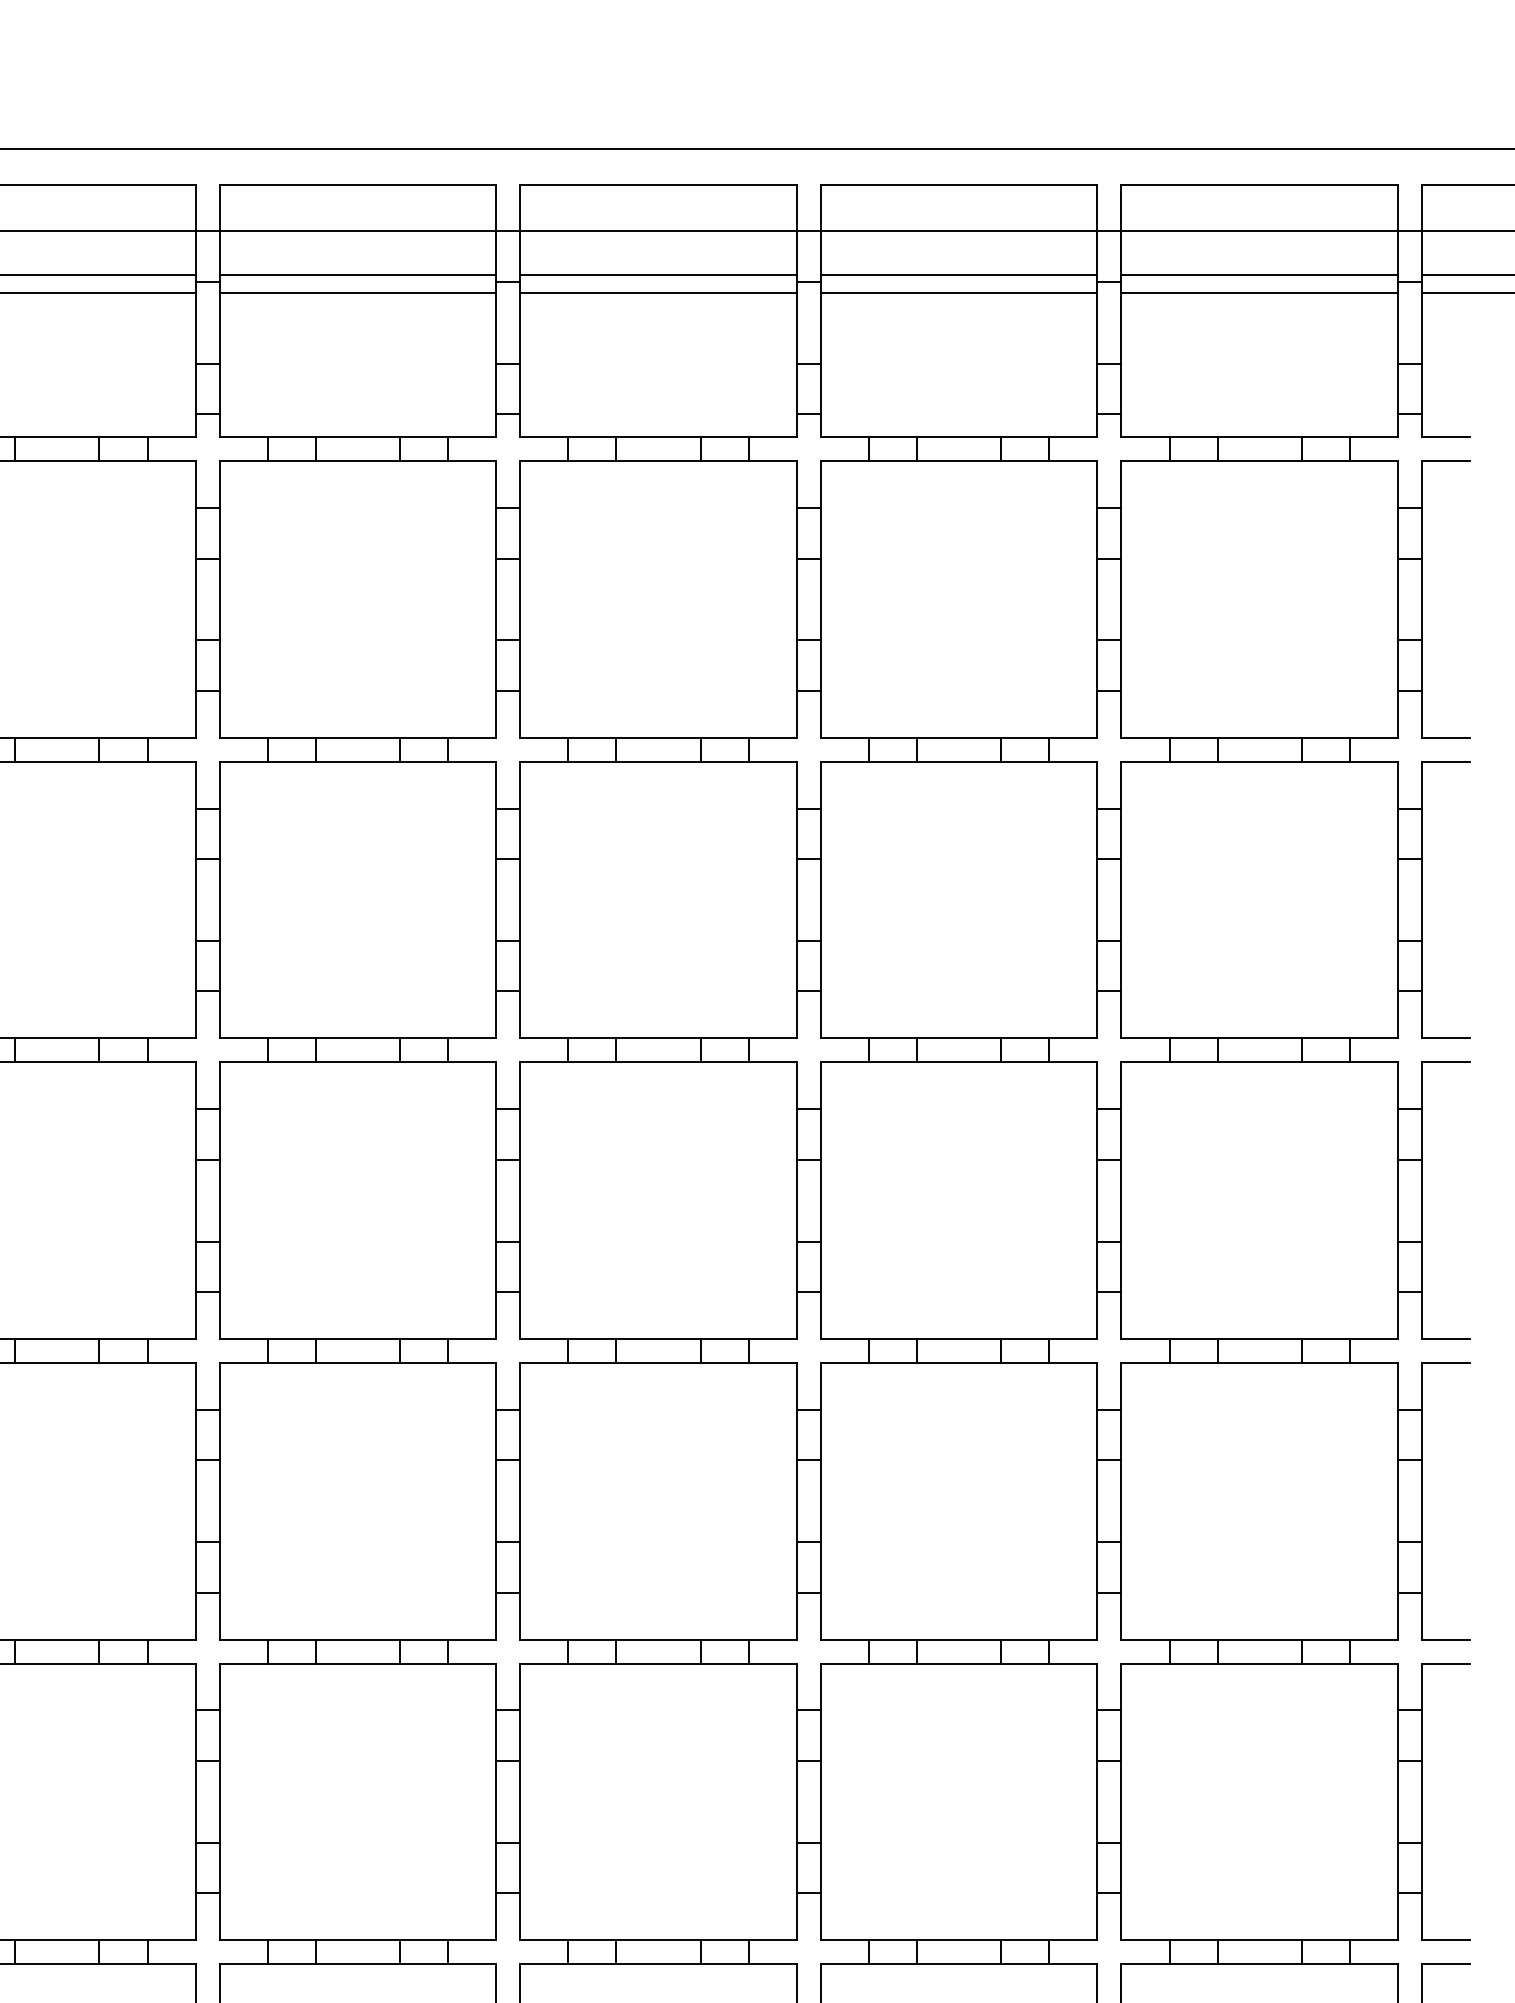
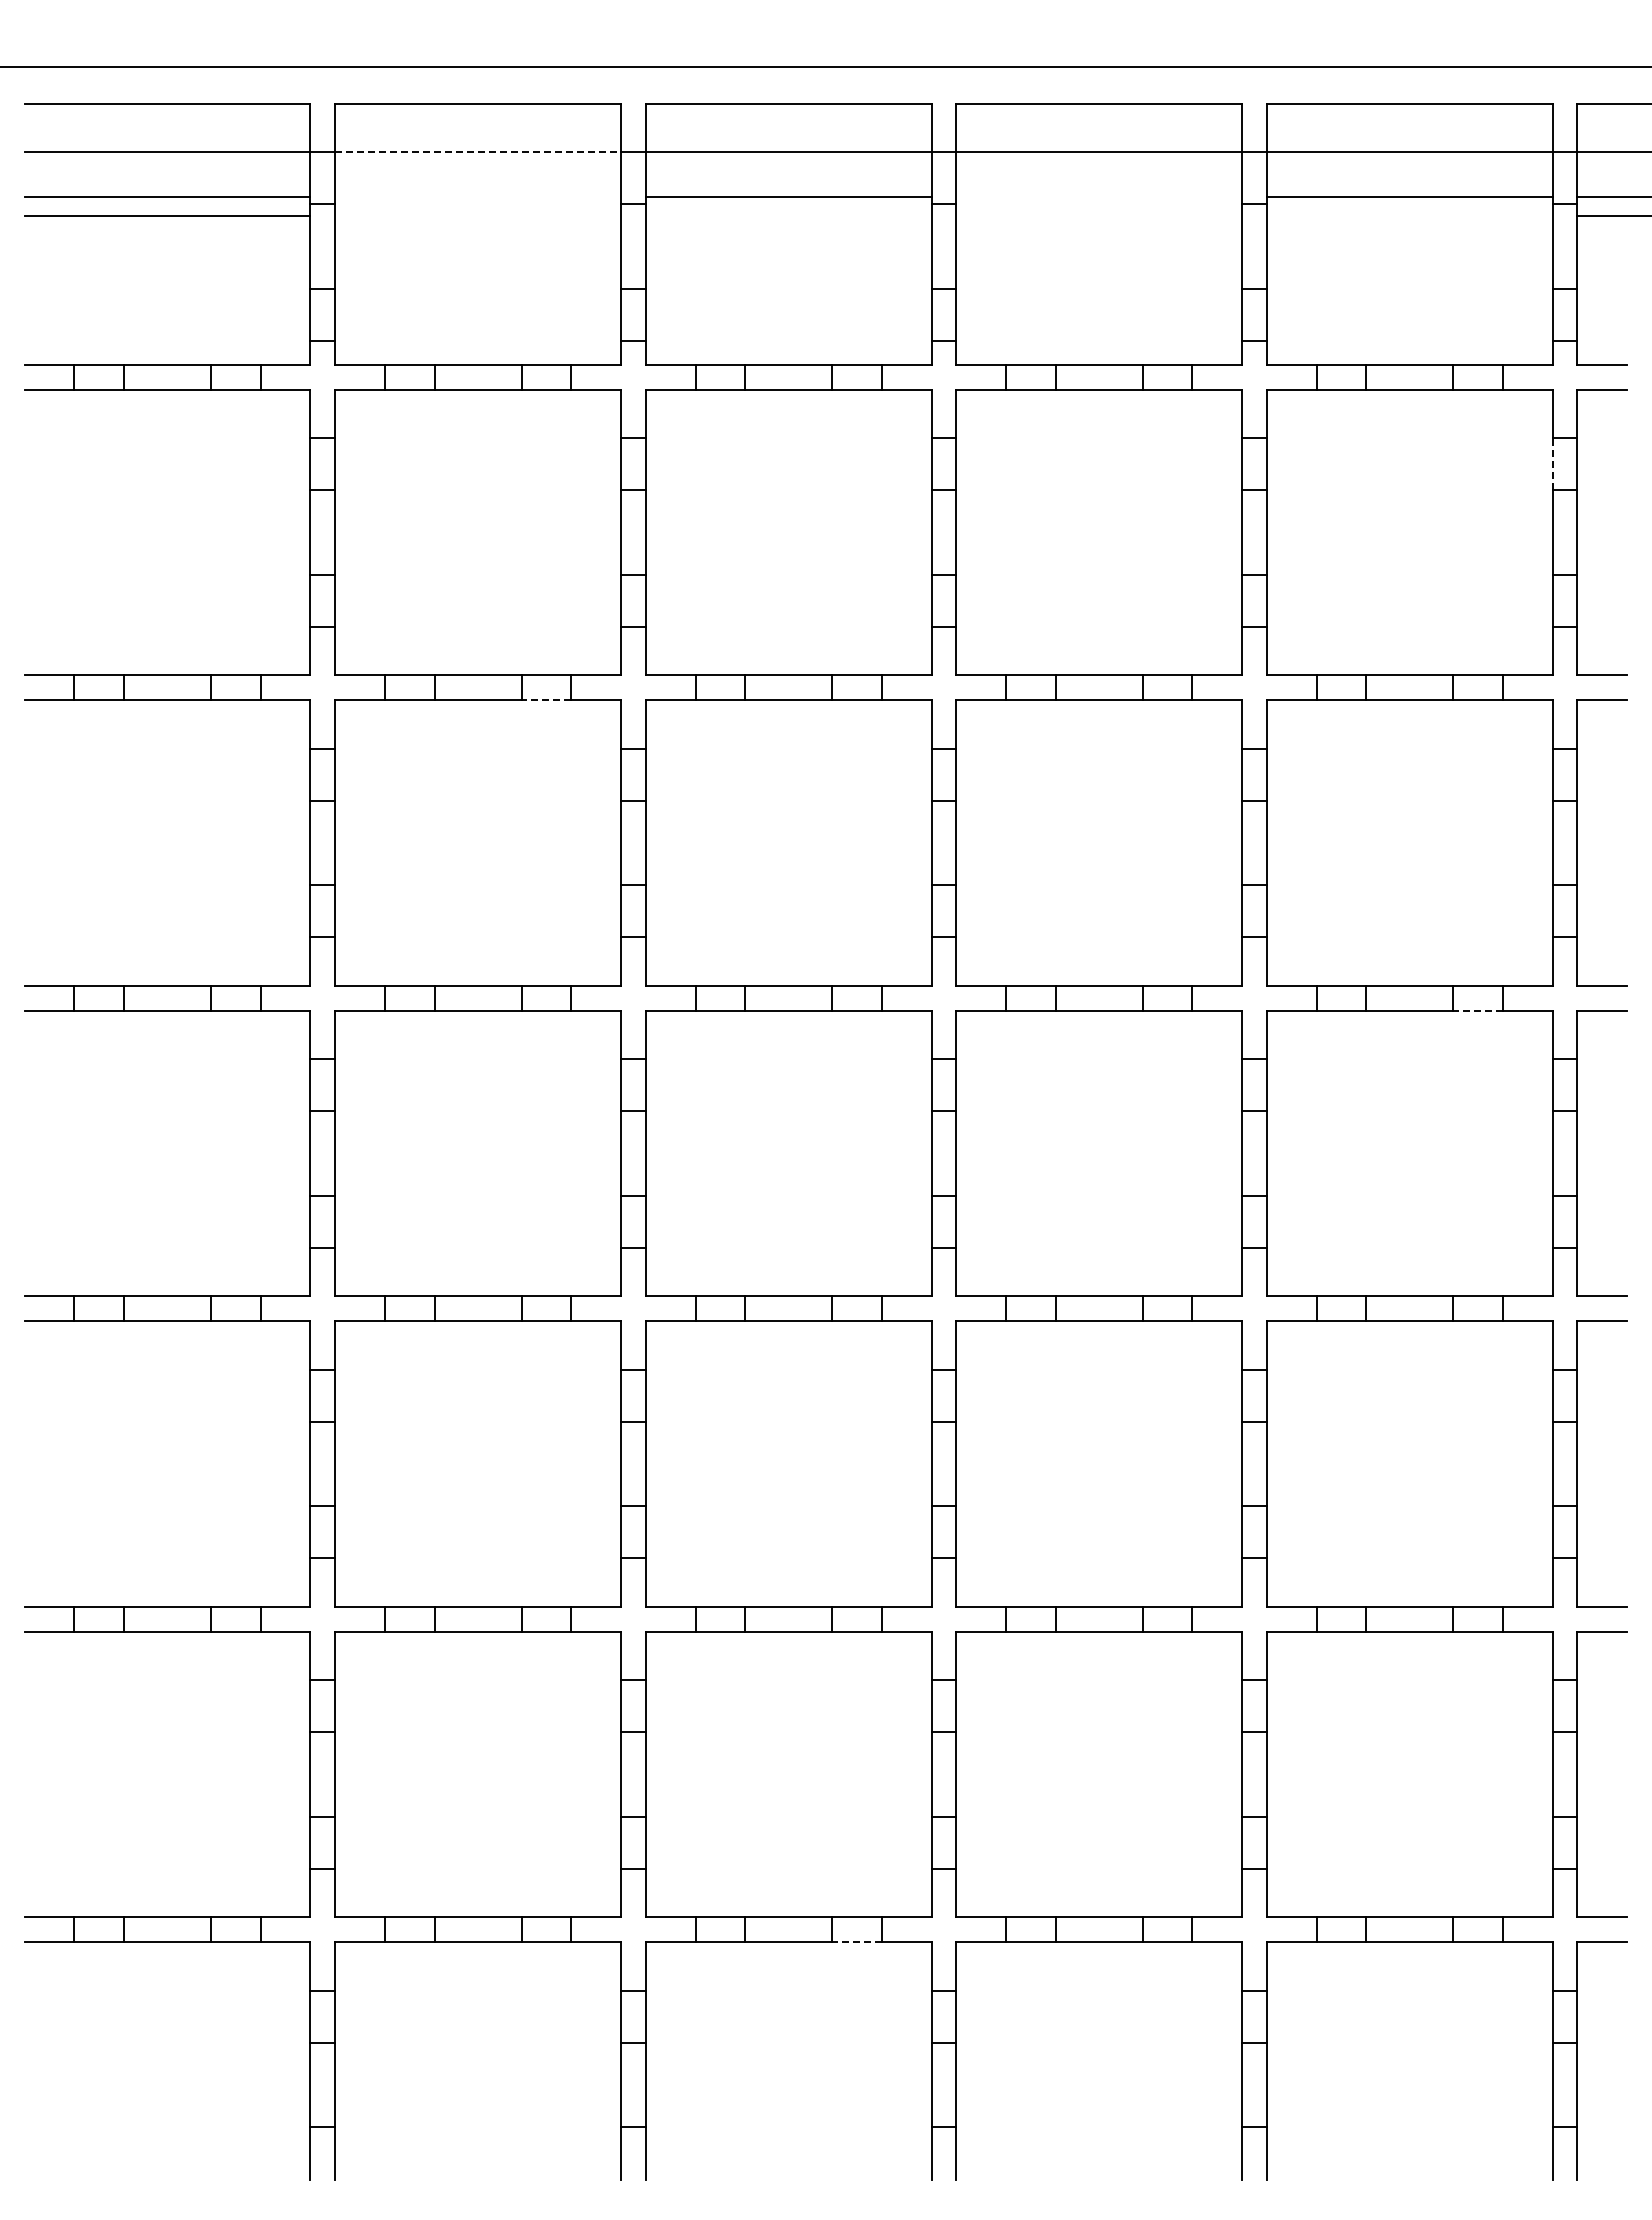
line: (358, 231) -> (478, 152), solid -> dashed
line: (357, 275) -> (477, 197), removed
line: (959, 275) -> (1099, 197), removed
line: (357, 293) -> (477, 216), removed
line: (658, 293) -> (788, 216), removed
line: (959, 293) -> (1099, 216), removed
line: (1259, 293) -> (1409, 216), removed
line: (1397, 532) -> (1552, 463), solid -> dashed
line: (424, 762) -> (546, 700), solid -> dashed
line: (1326, 1062) -> (1478, 1010), solid -> dashed
line: (725, 1964) -> (857, 1942), solid -> dashed

